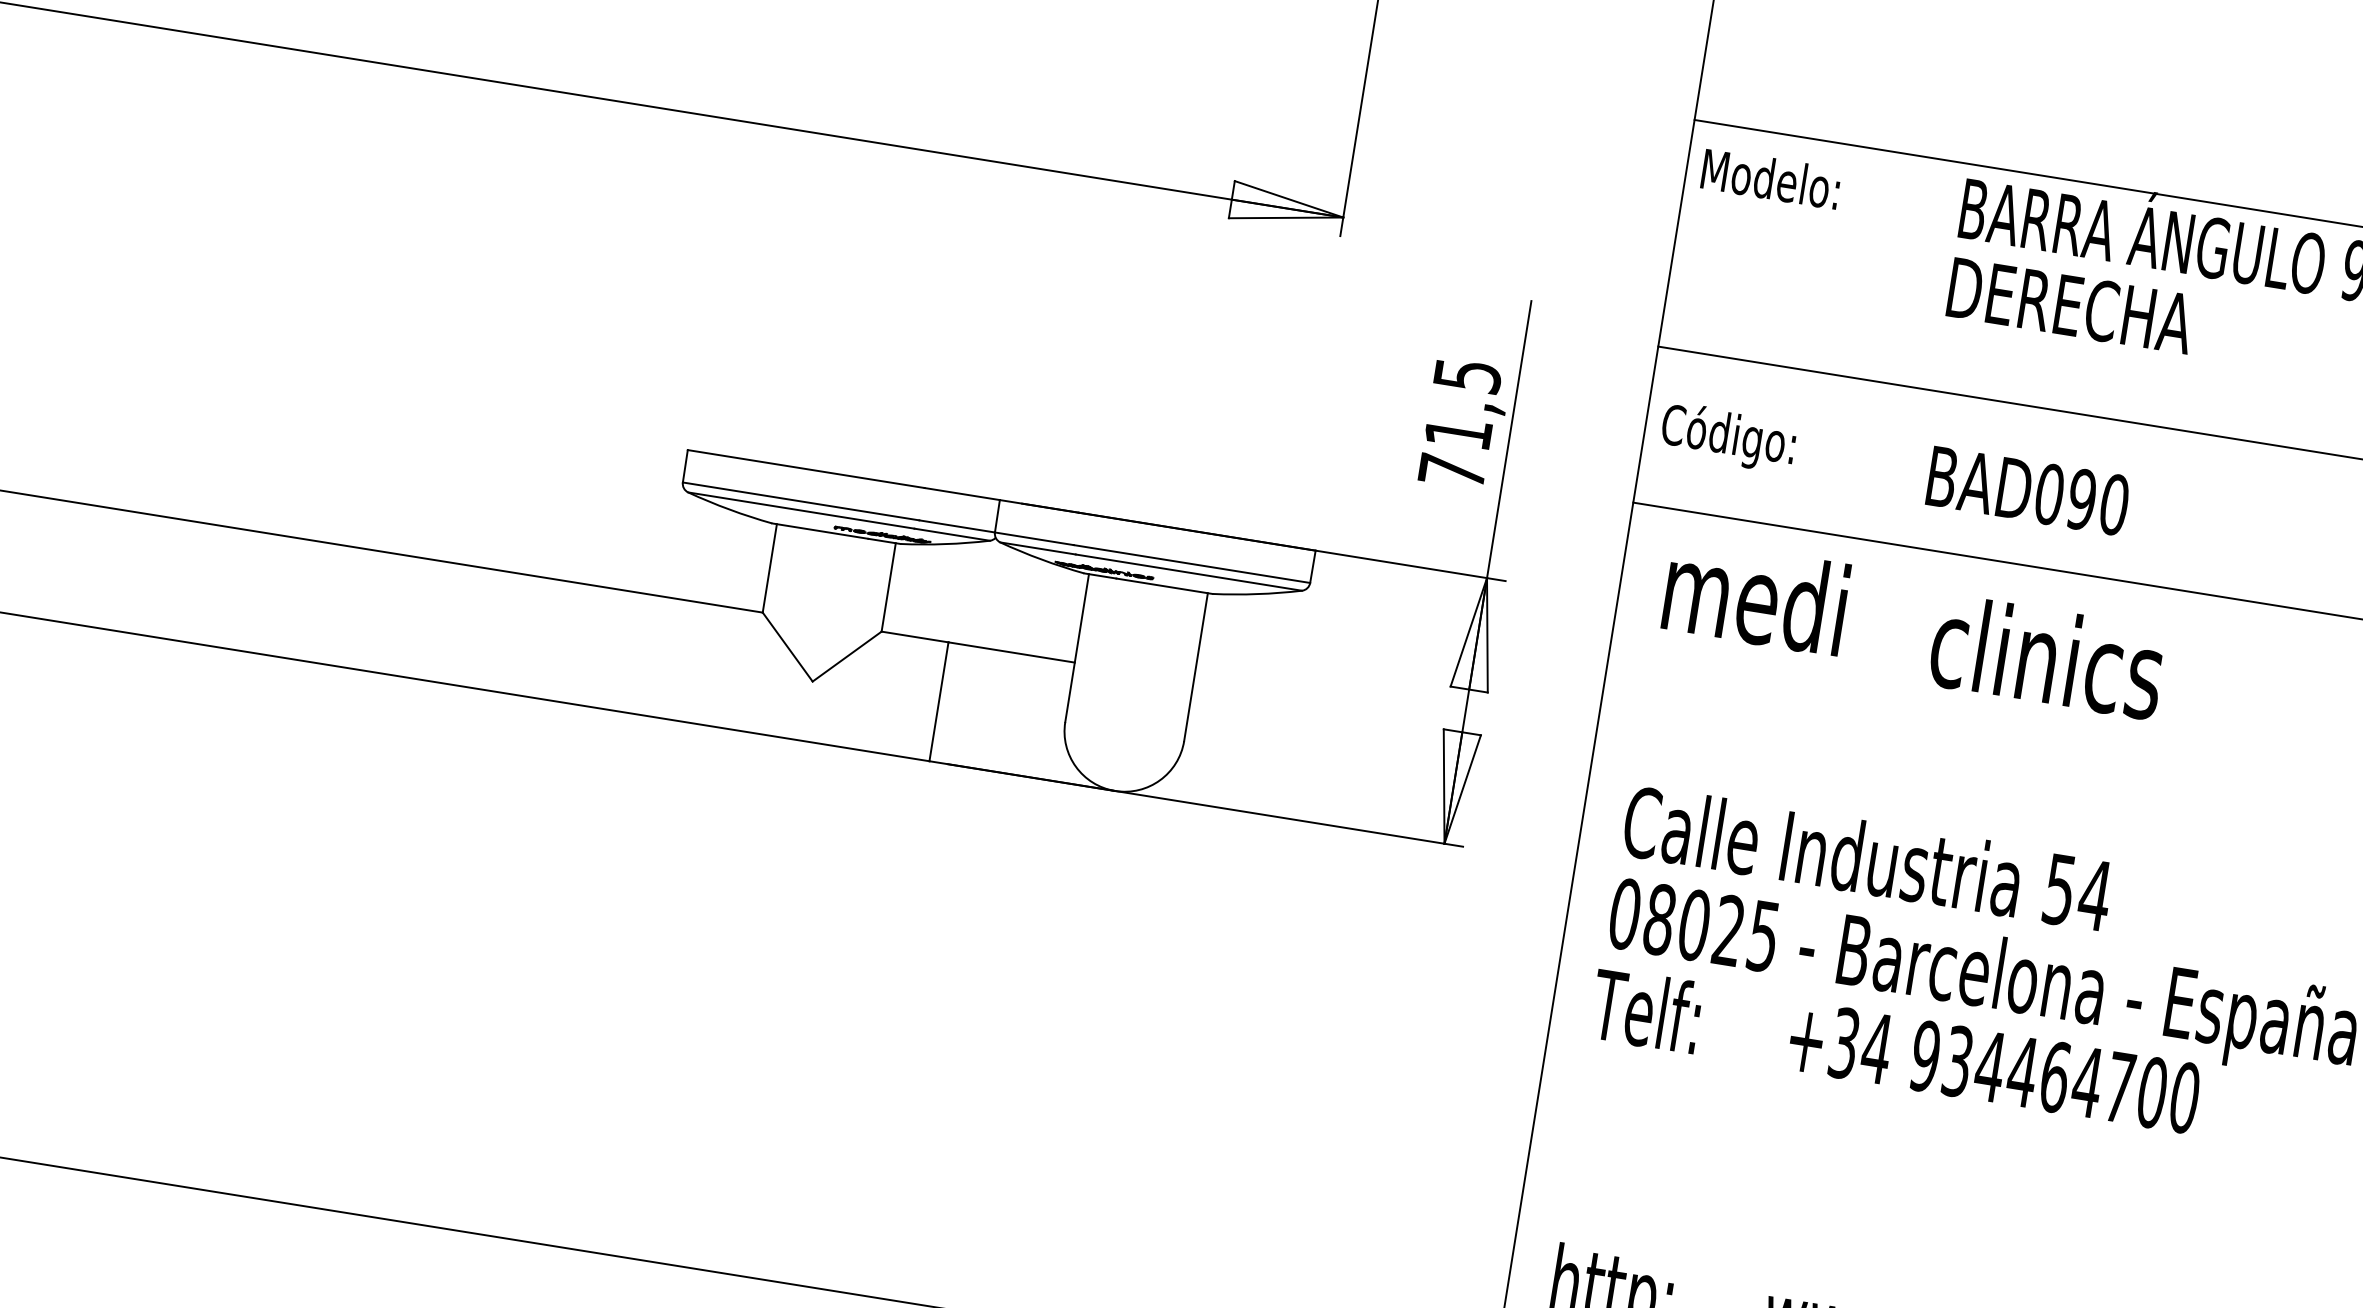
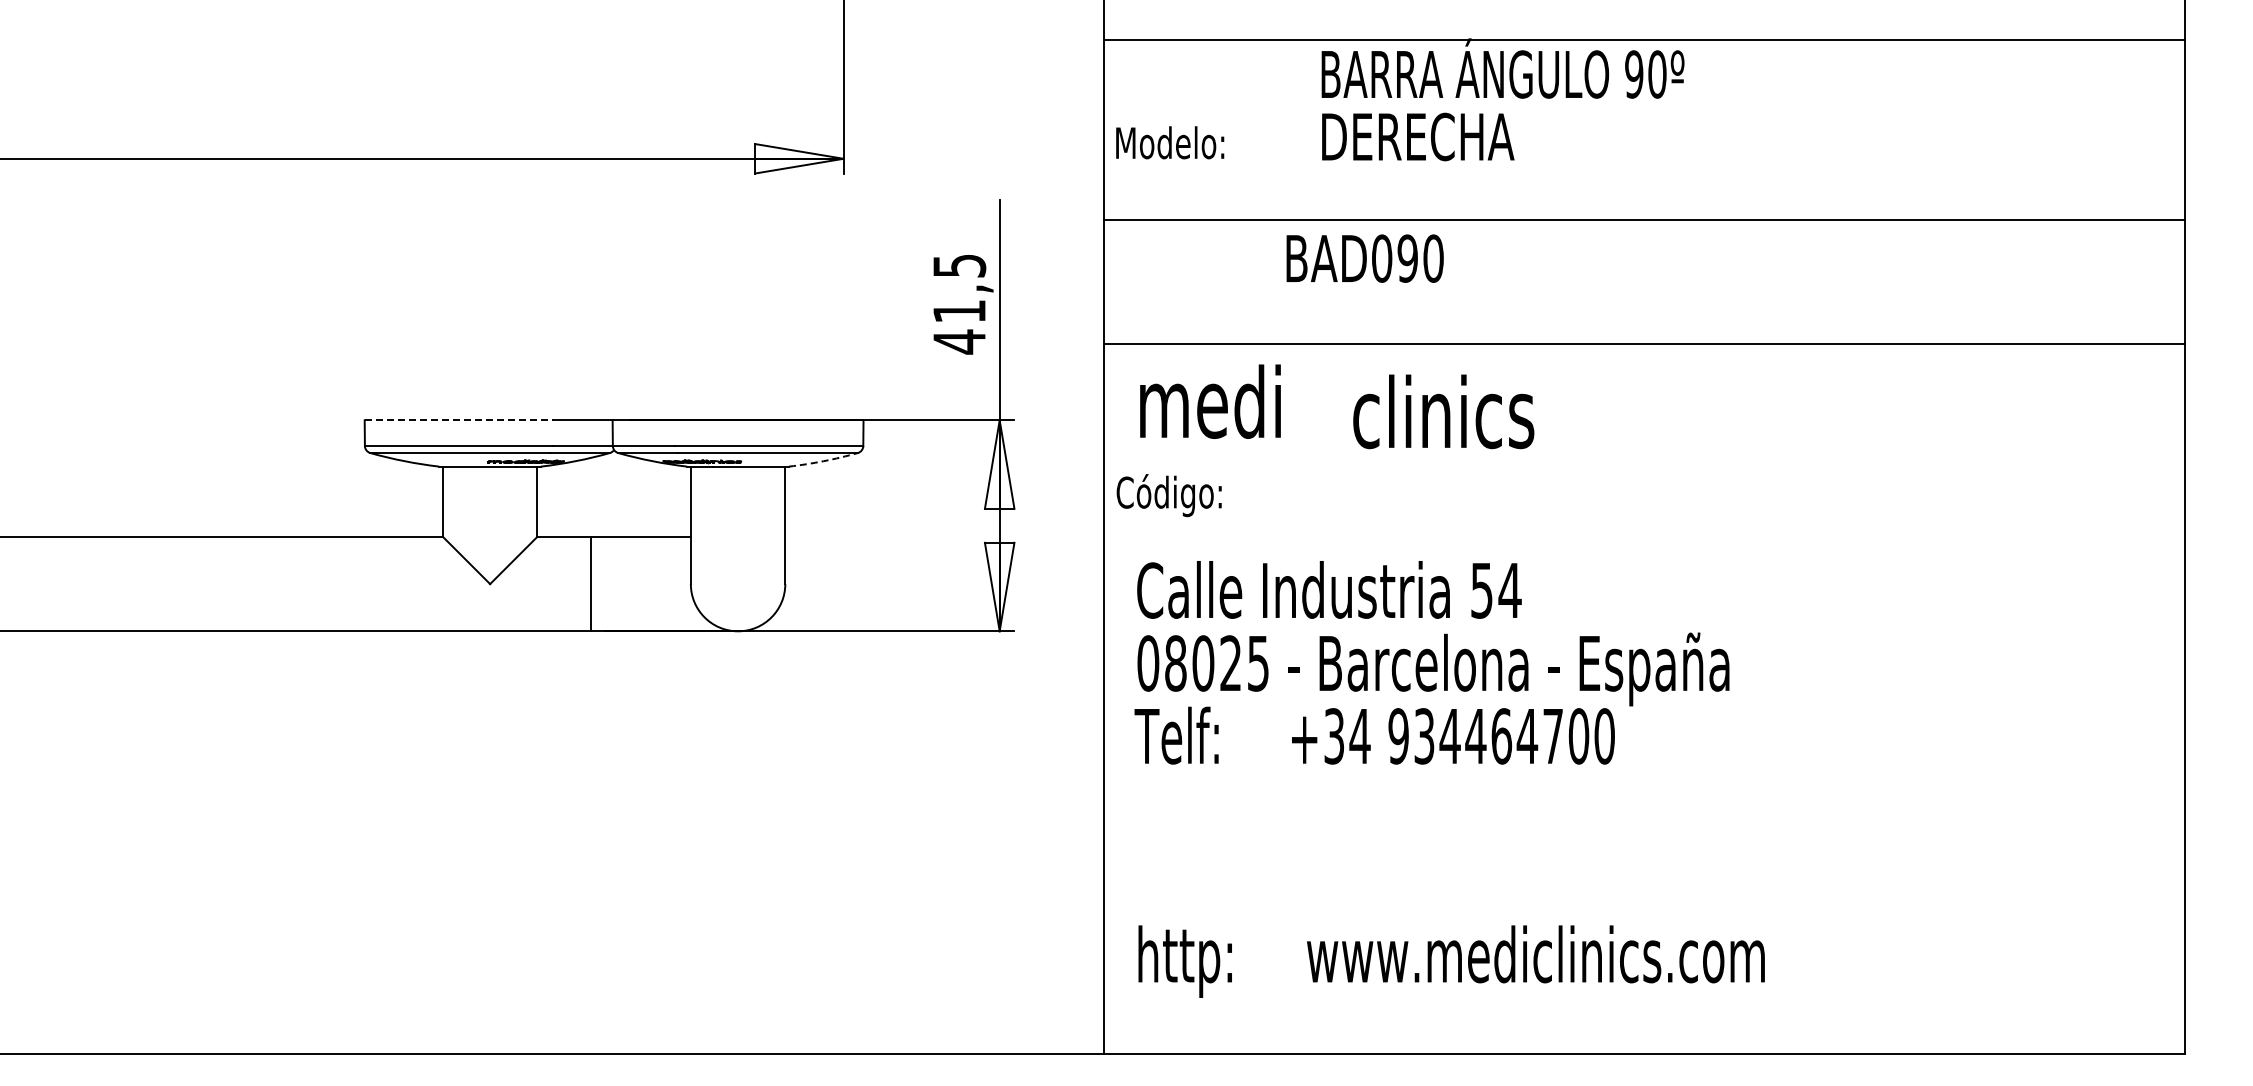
text: (1771, 178) -> (1170, 142), moved
text: (1727, 437) -> (1168, 495), moved
line: (807, 469) -> (459, 420), solid -> dashed
text: (1452, 470) -> (959, 341), 71,5 -> 41,5
text: (2027, 490) -> (1364, 258), moved
arc: (1256, 594) -> (823, 461), solid -> dashed

